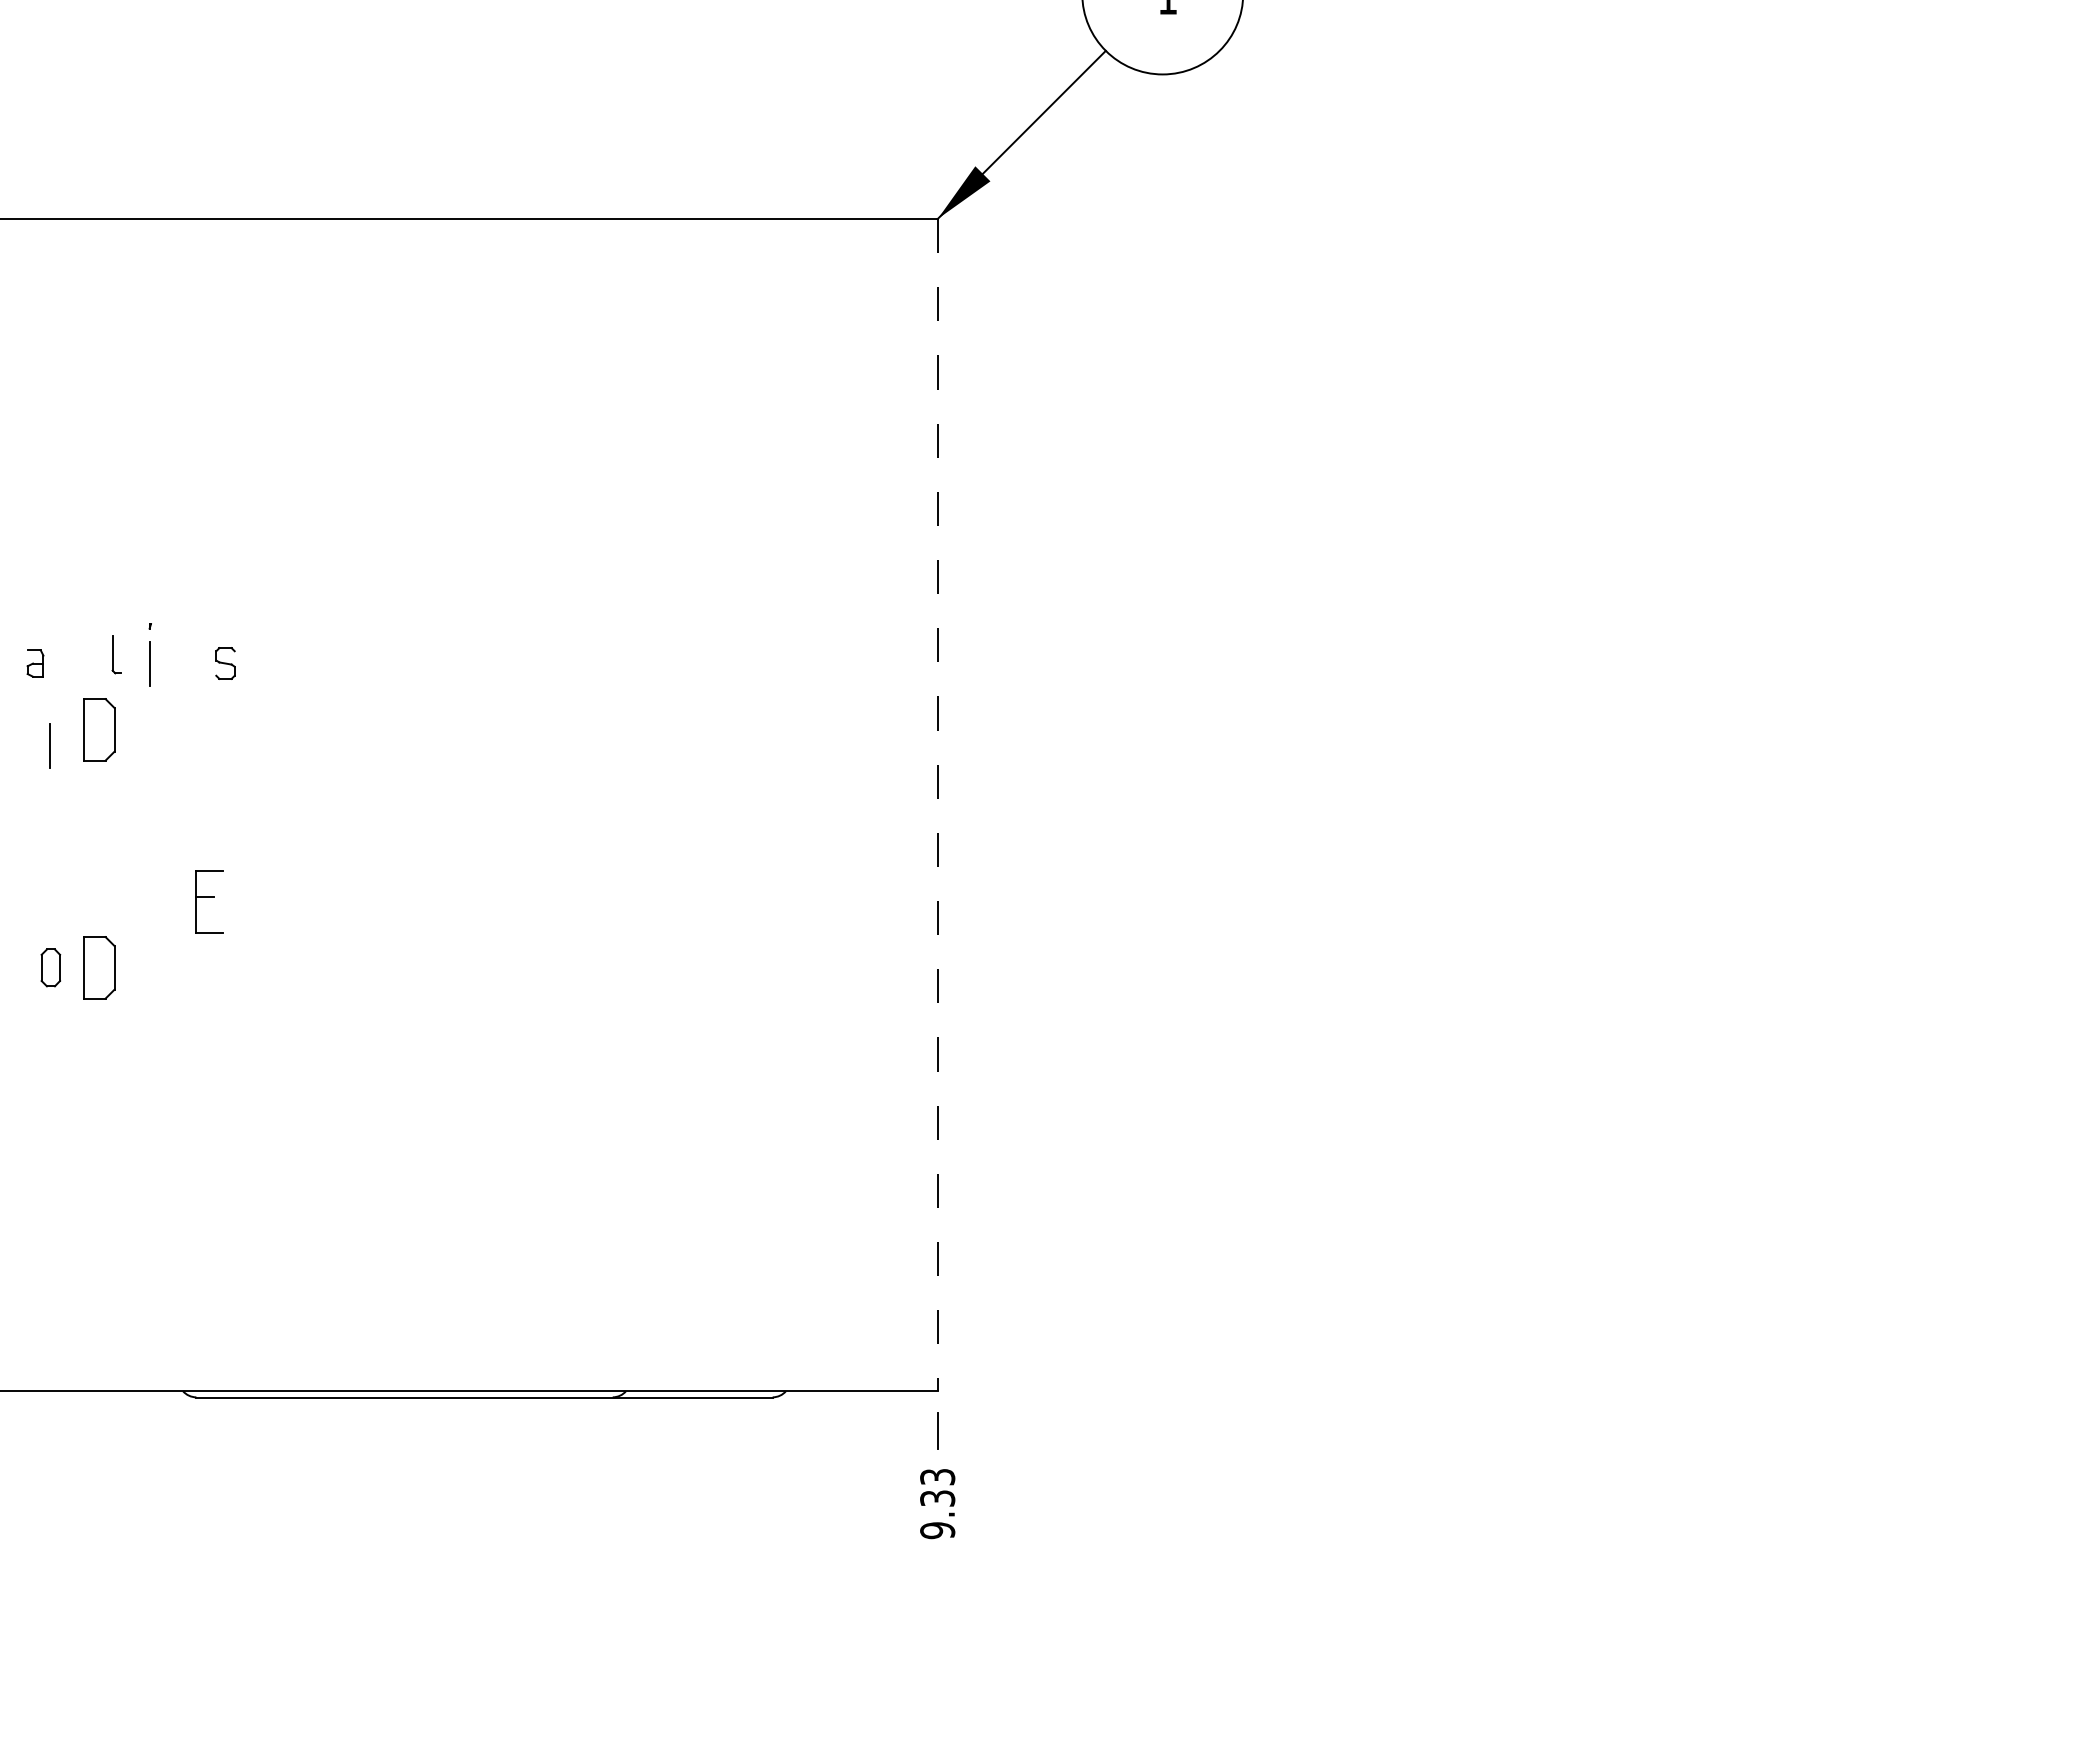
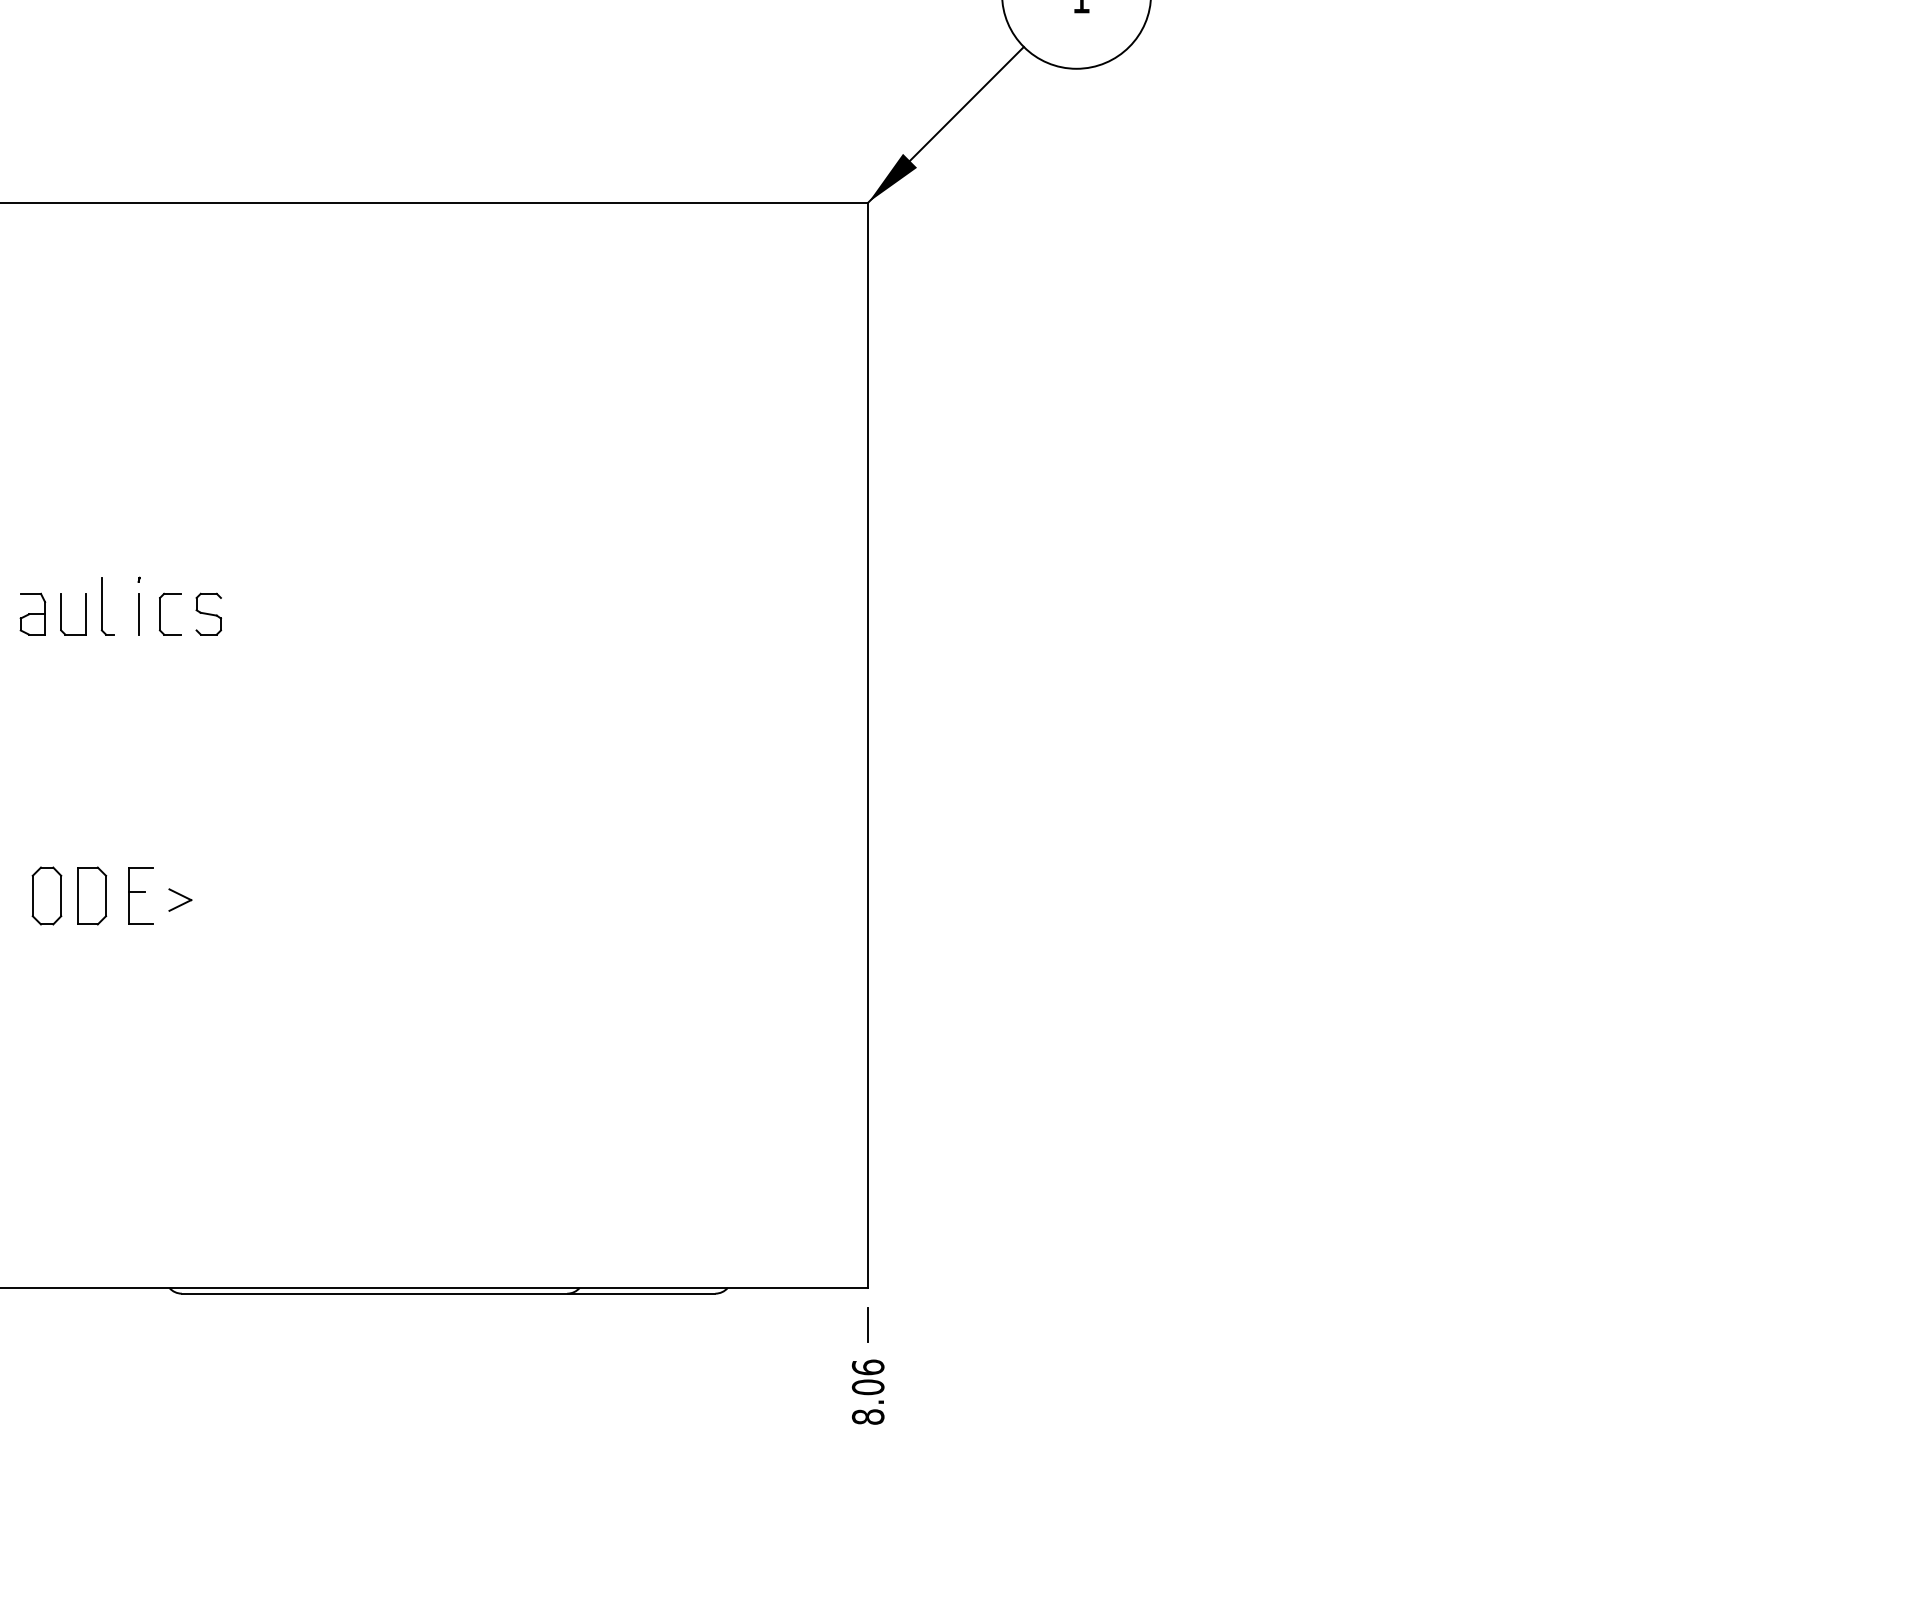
part: (116, 654) -> (107, 605), size x1.67
part: (35, 663) -> (32, 614), size x1.67
part: (66, 663) -> (61, 614), added
part: (173, 663) -> (160, 614), added
part: (225, 663) -> (208, 614), size x1.43
part: (99, 729) -> (92, 675), removed
line: (49, 745) -> (45, 690), removed
line: (937, 805) -> (868, 745), dashed -> solid
part: (209, 901) -> (141, 895), moved
part: (50, 967) -> (46, 895), size x1.67
part: (194, 971) -> (180, 899), added
text: (937, 1503) -> (868, 1391), 9.33 -> 8.06

